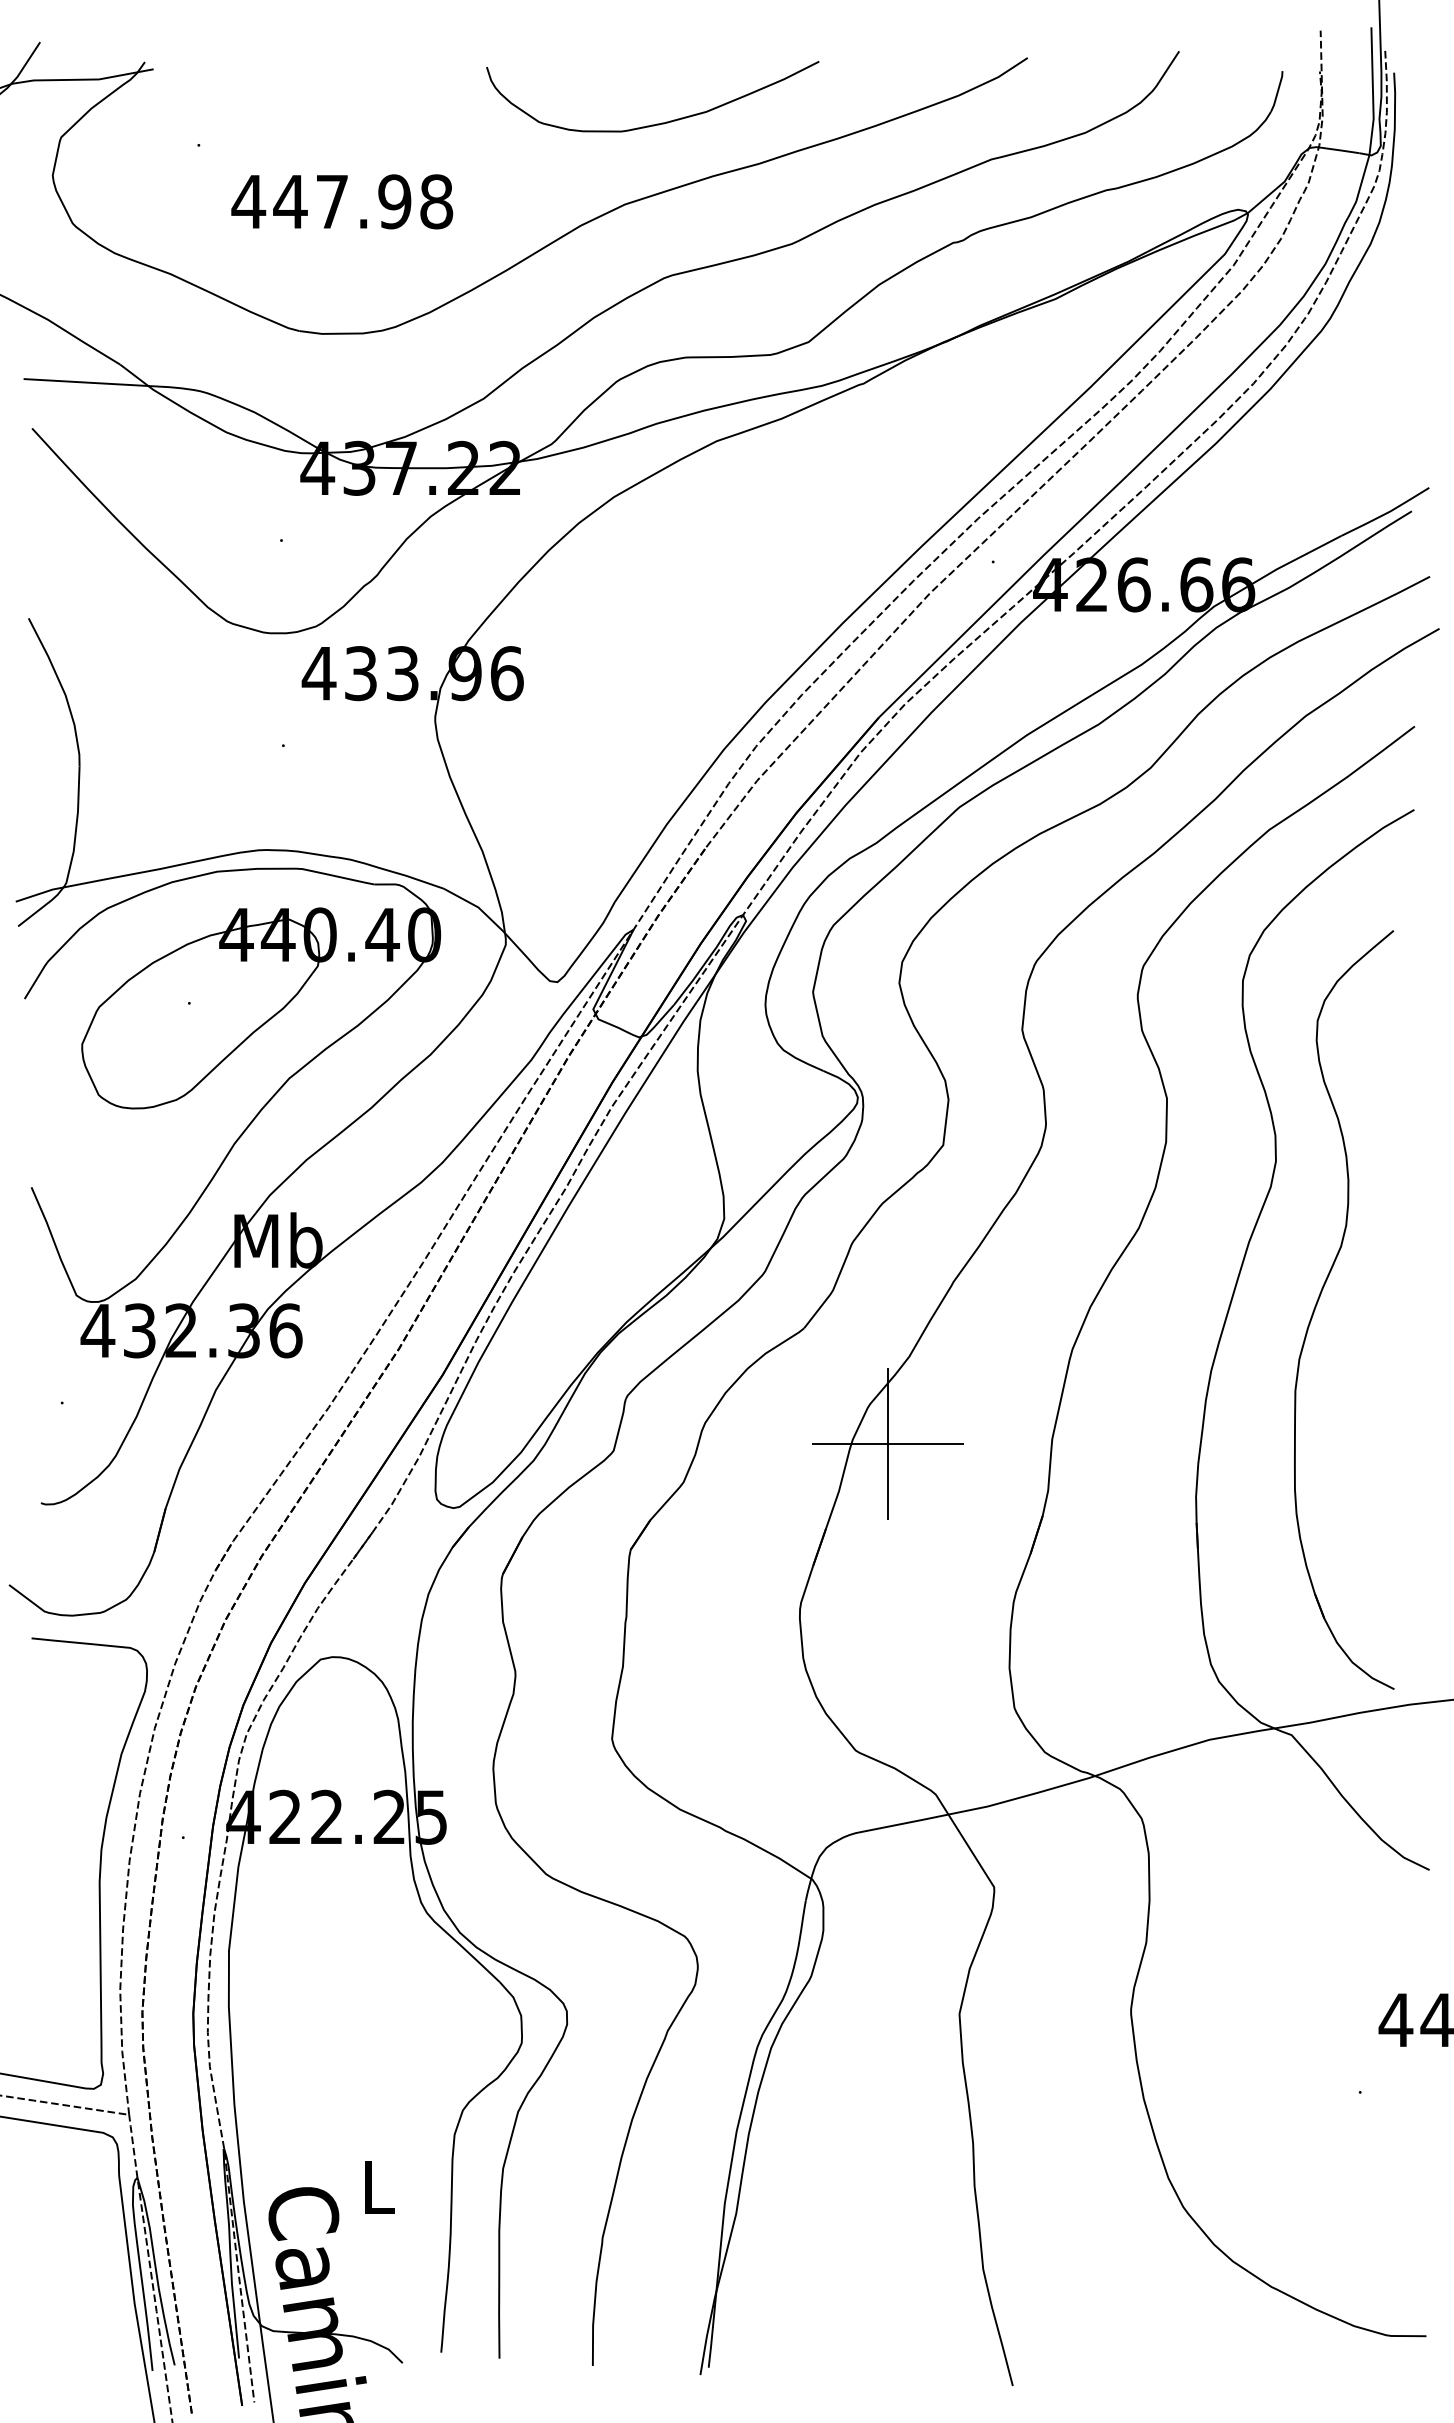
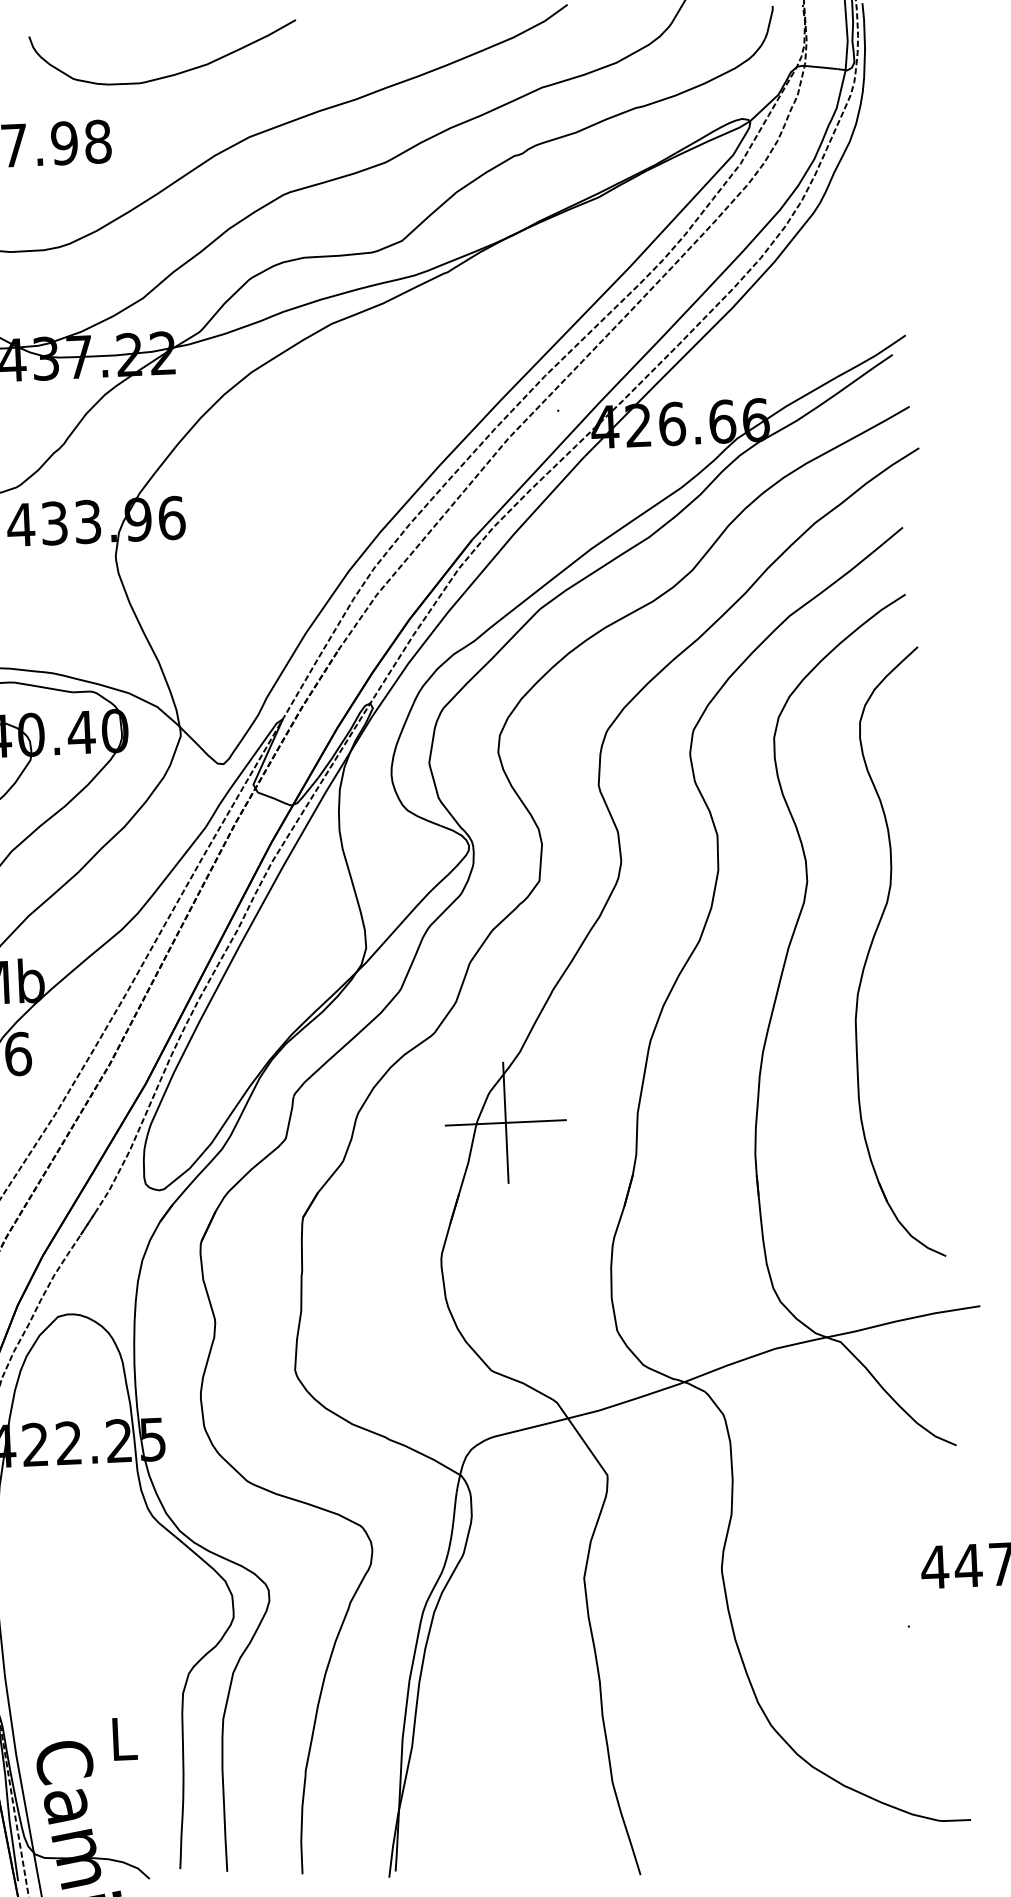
curve: (656, 123) -> (167, 75), moved
part: (1320, 1297) -> (872, 944), moved

